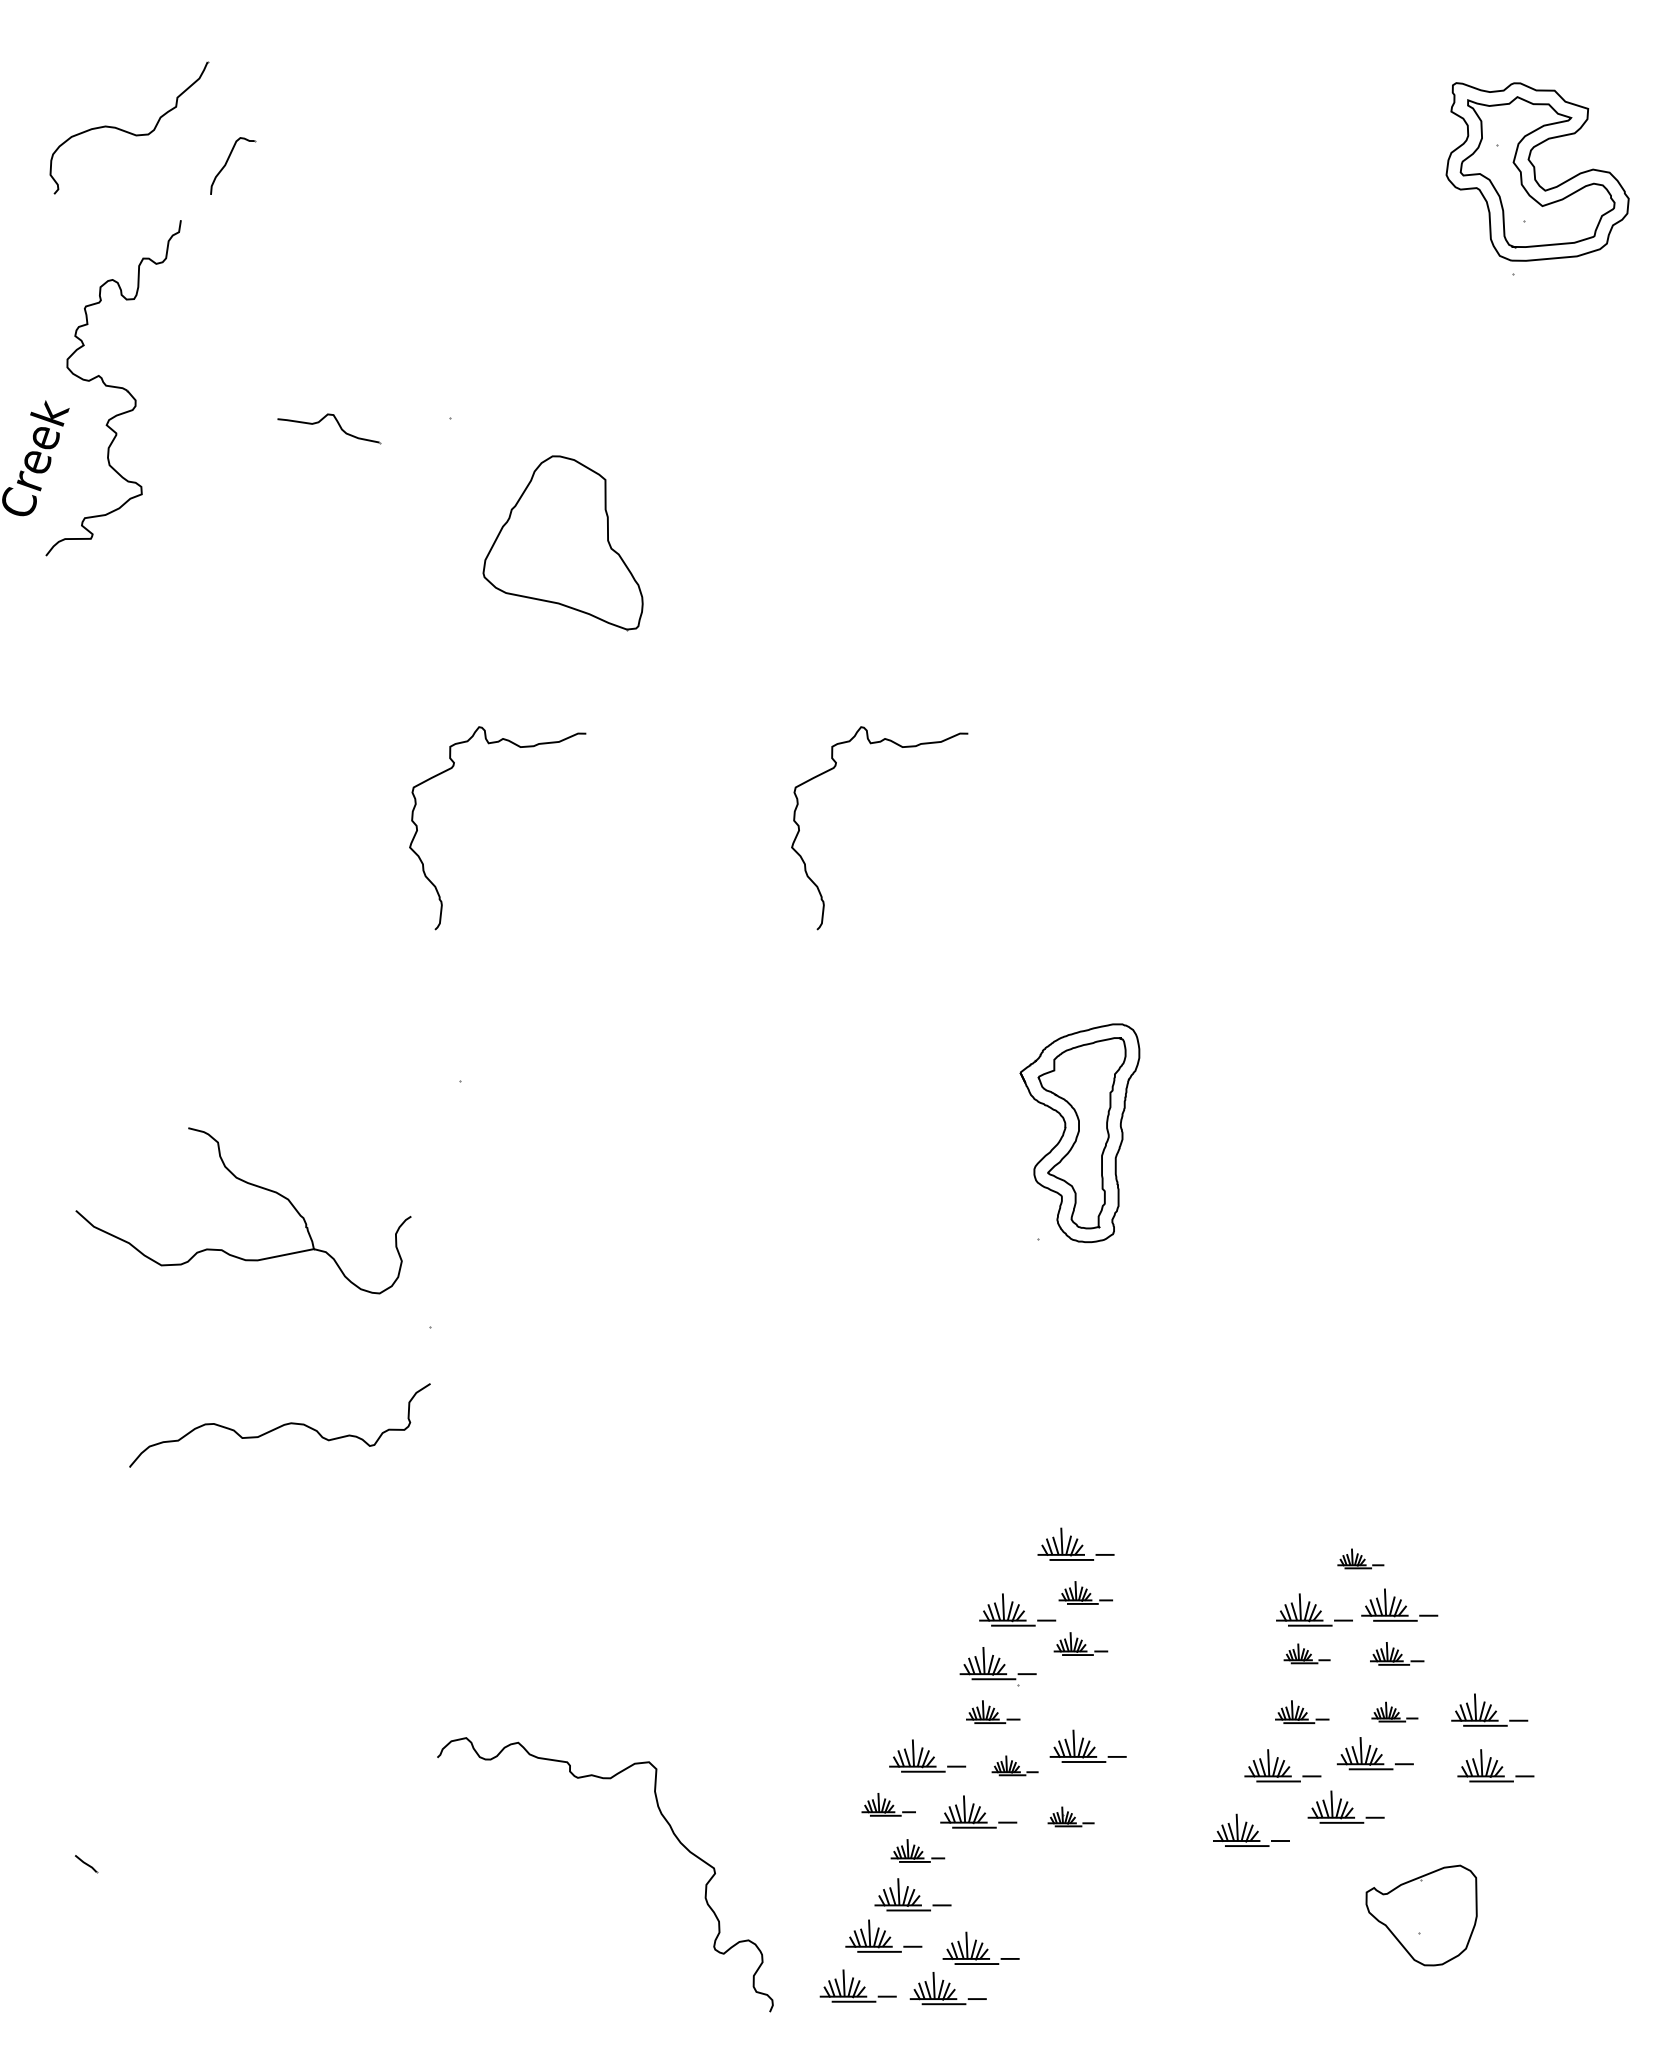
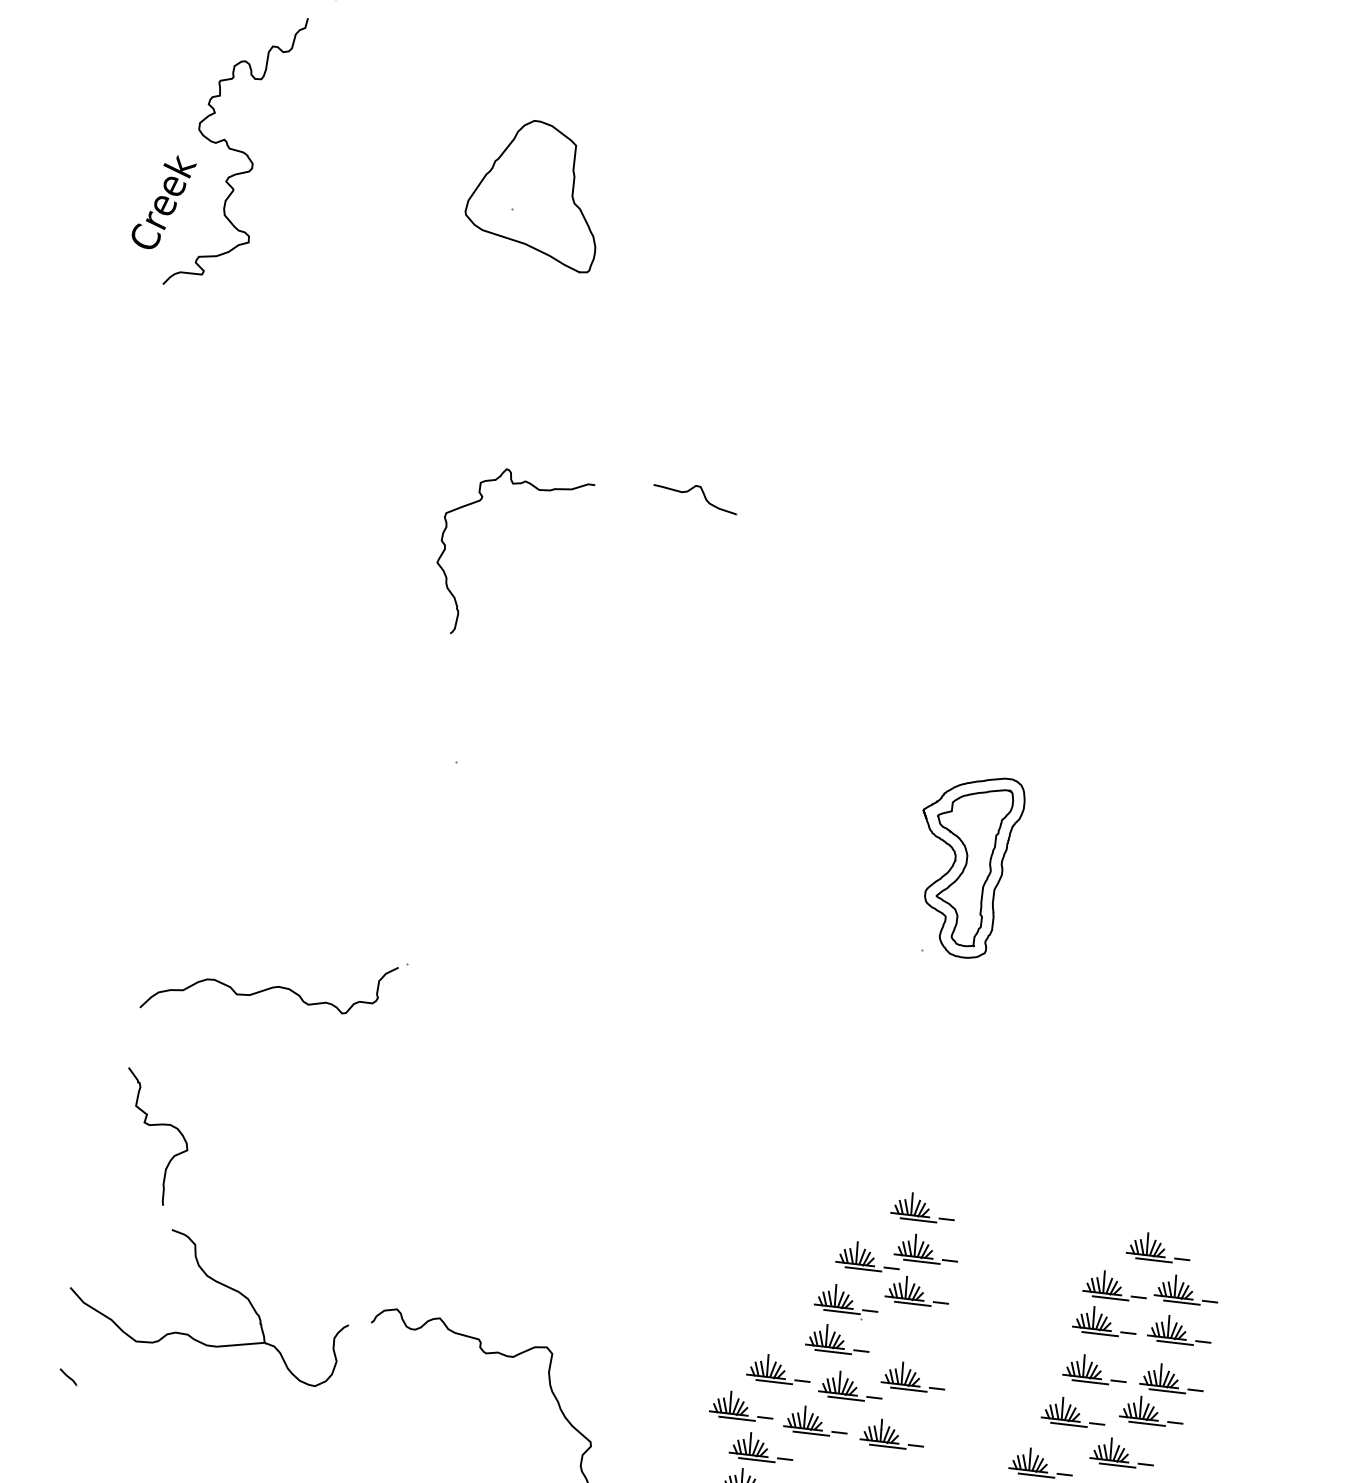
part: (337, 423) -> (703, 494), moved
part: (562, 543) -> (534, 194), moved
curve: (833, 769) -> (797, 539), removed
part: (251, 1185) -> (218, 1283), moved
curve: (280, 1425) -> (269, 987), moved
curve: (152, 1554) -> (153, 1125), added
part: (1360, 1558) -> (1158, 1247), size x1.67
part: (1085, 1592) -> (926, 1248), size x1.43
part: (1080, 1643) -> (917, 1290), size x1.43
part: (1306, 1653) -> (1104, 1321), size x1.67
part: (1396, 1653) -> (1179, 1329), size x1.43
part: (1489, 1709) -> (1251, 1385), removed
part: (992, 1711) -> (837, 1338), size x1.43
part: (1301, 1711) -> (1094, 1368), size x1.43
part: (1394, 1711) -> (1172, 1378), size x1.67
part: (1014, 1765) -> (850, 1385), size x1.67
part: (1495, 1765) -> (1251, 1432), removed
part: (888, 1804) -> (742, 1405), size x1.43
part: (1070, 1816) -> (892, 1433), size x1.67
part: (917, 1850) -> (761, 1447), size x1.43

